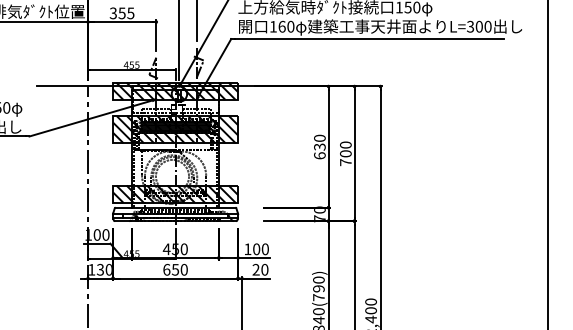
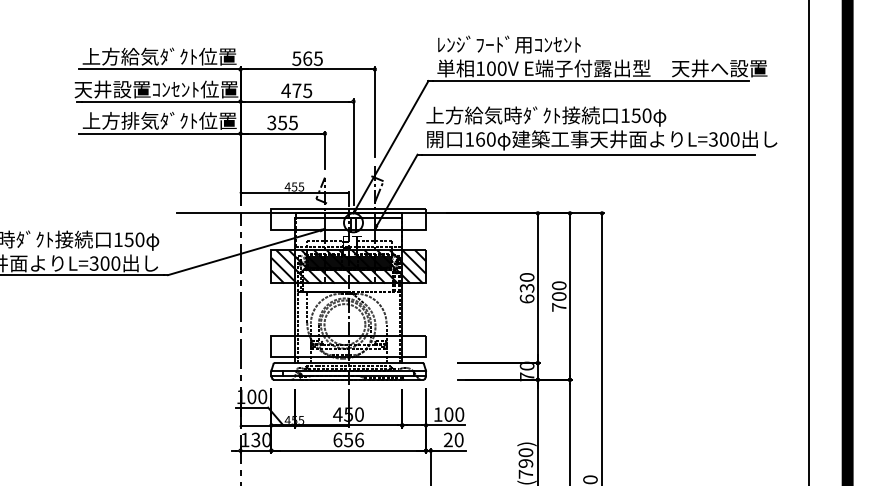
hatch: (175, 90) -> (348, 218), removed
hatch: (175, 194) -> (348, 346), removed
text: (184, 269) -> (359, 439), 650 -> 656

